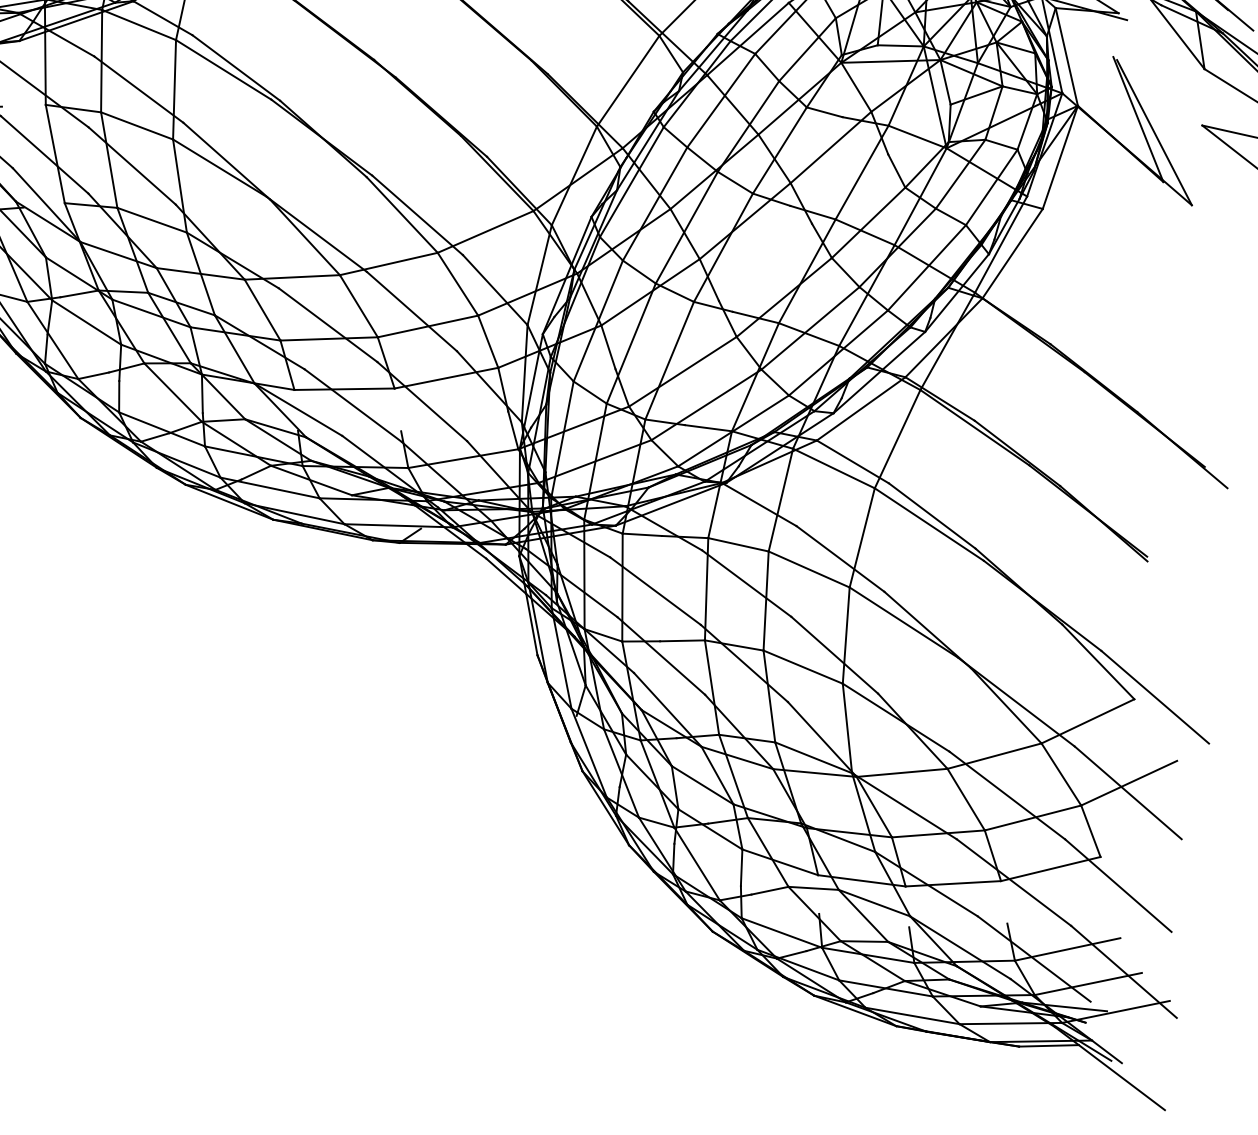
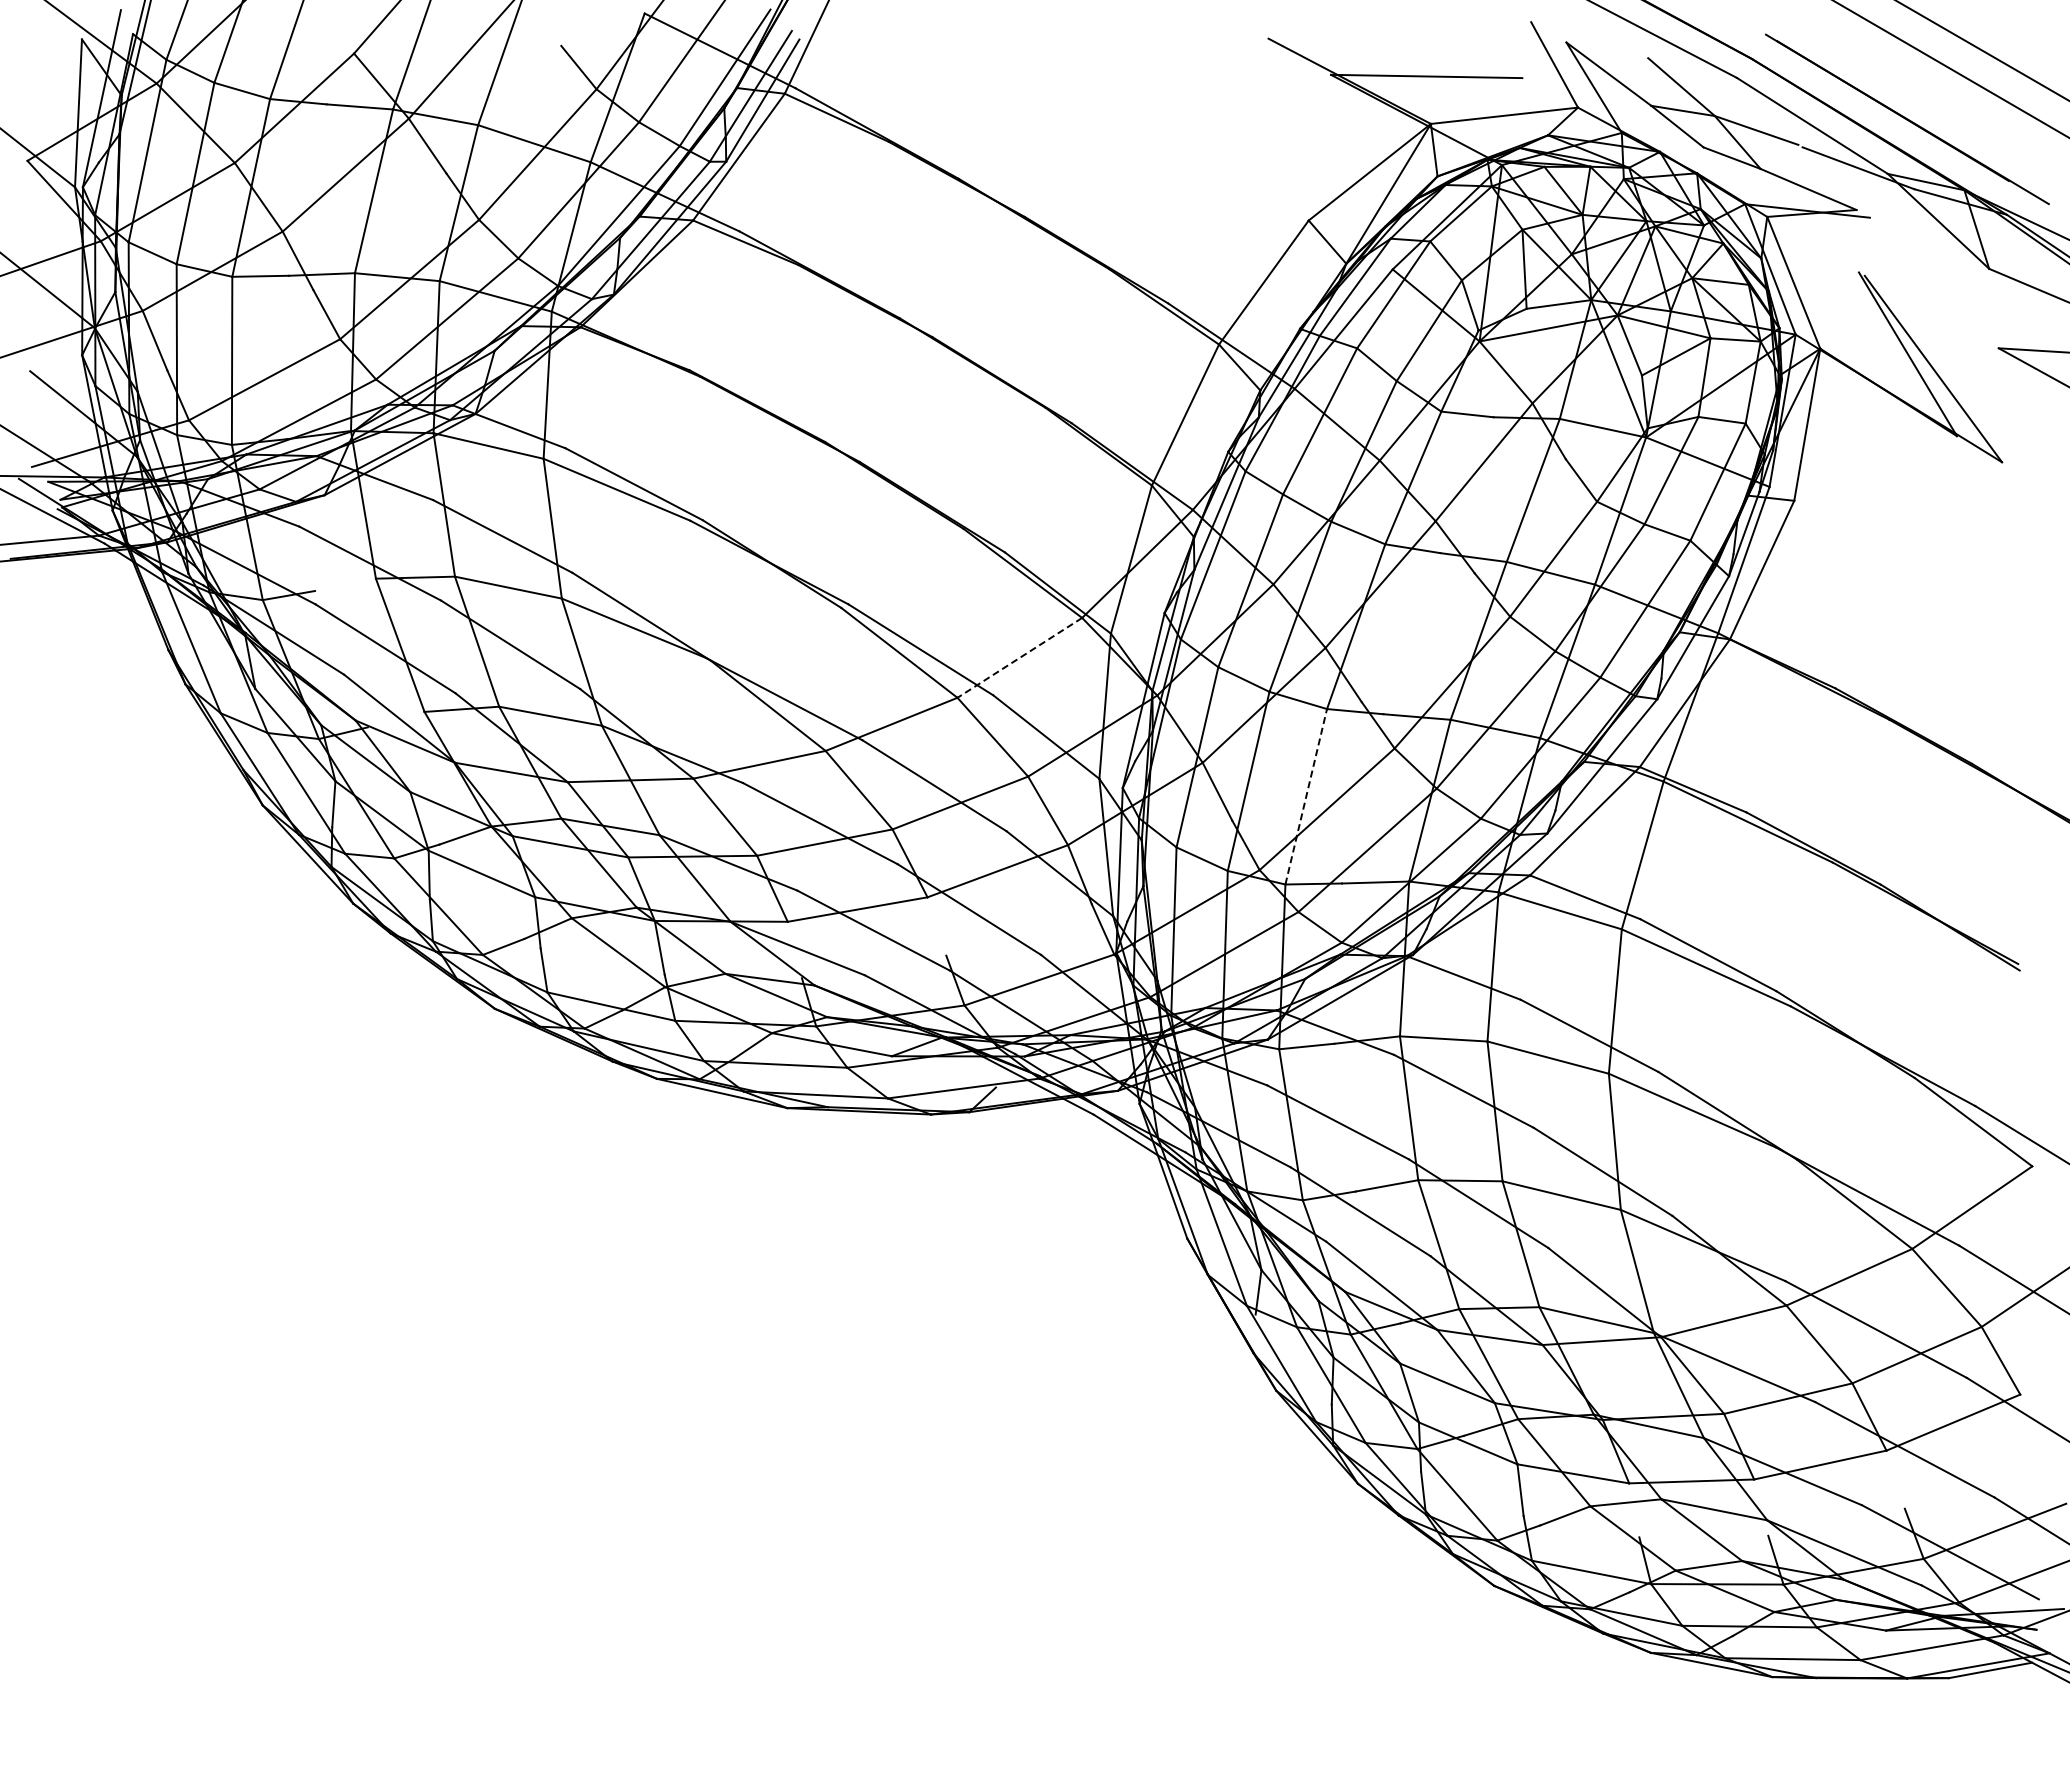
line: (485, 232) -> (1019, 658), solid -> dashed
line: (669, 360) -> (1306, 796), solid -> dashed

